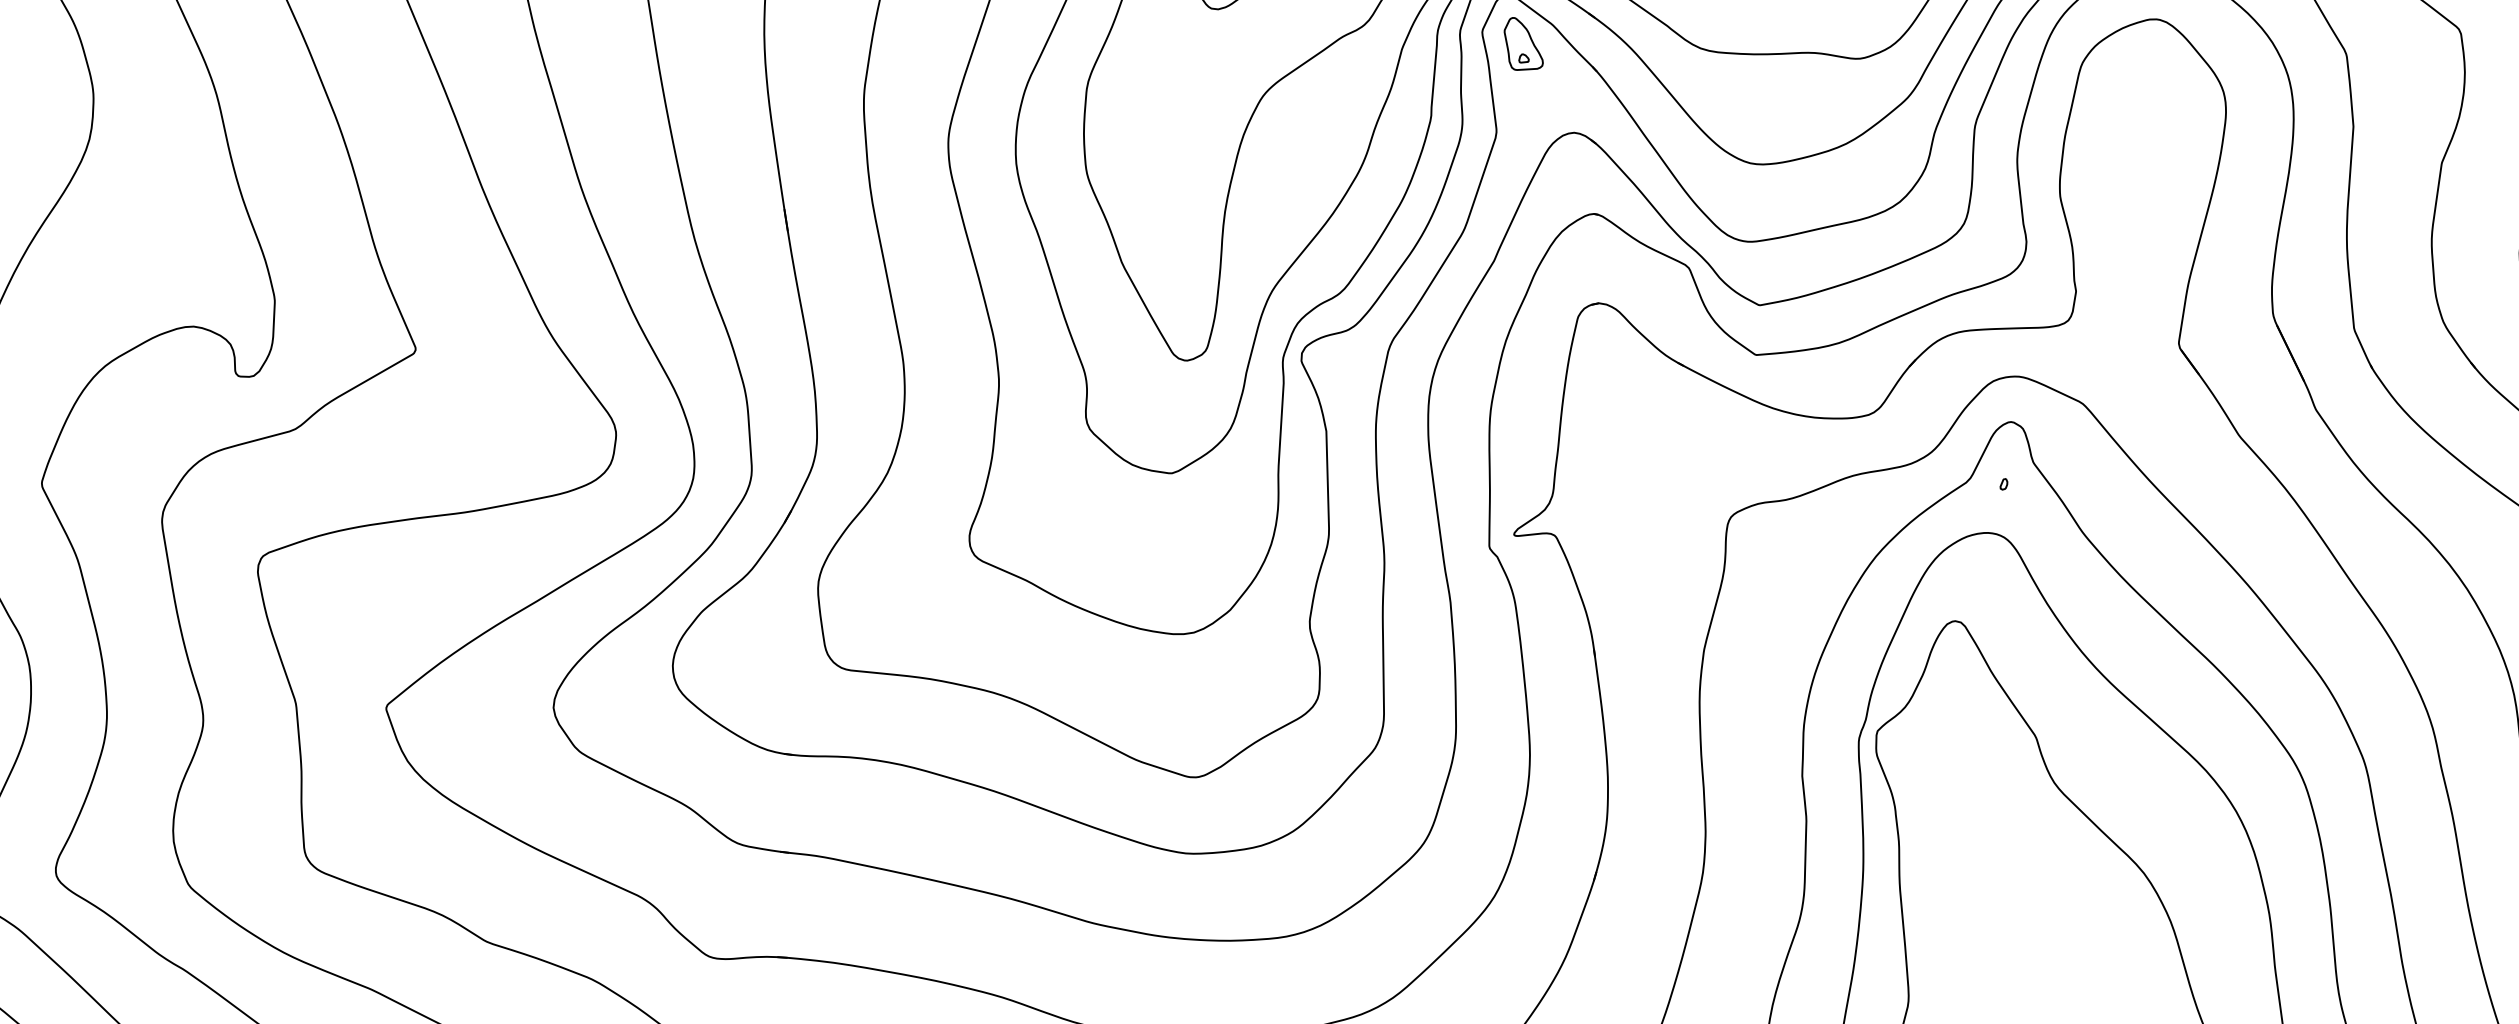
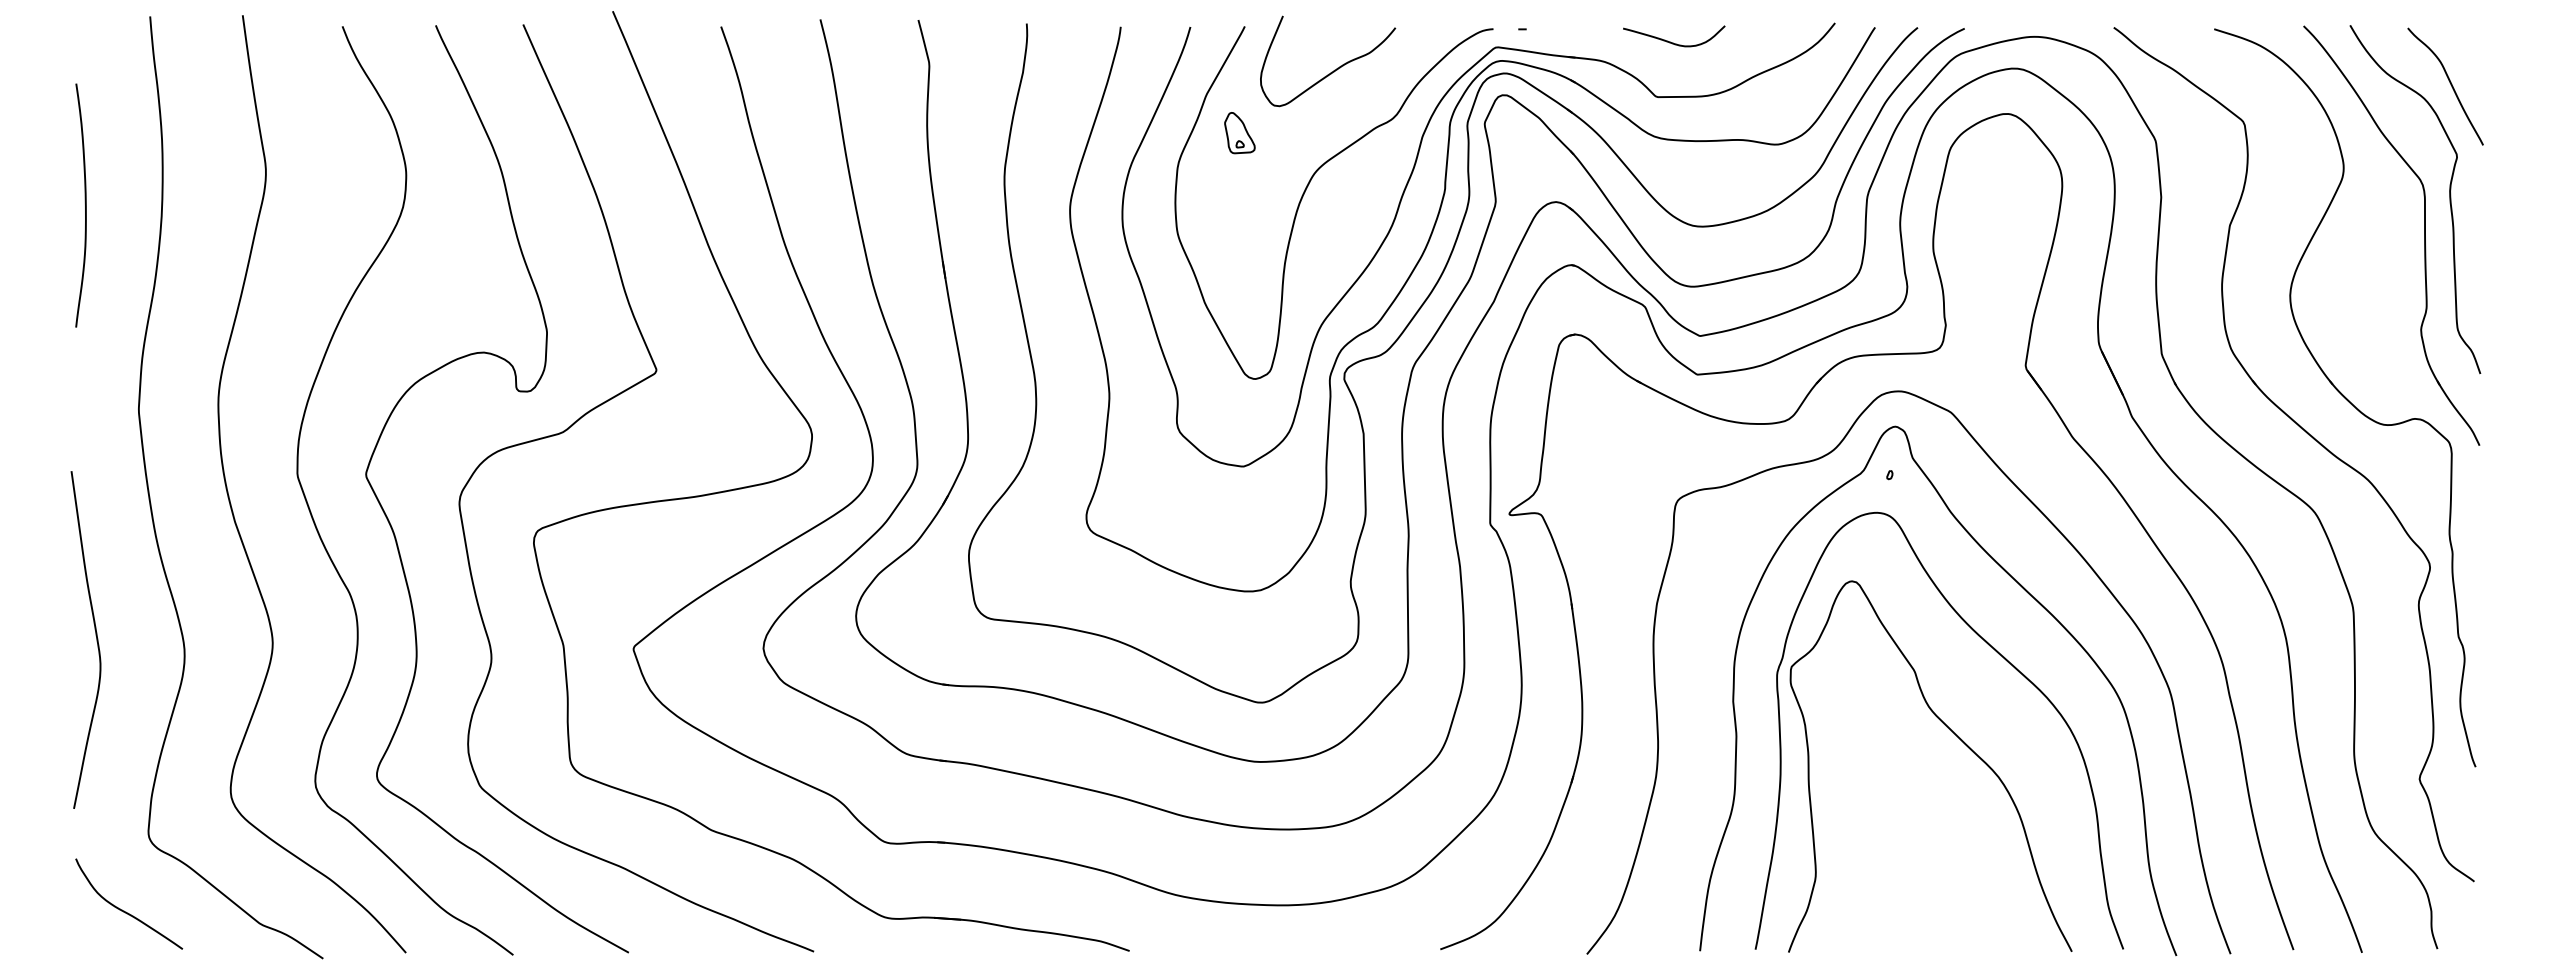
part: (1523, 44) -> (1239, 133), moved

